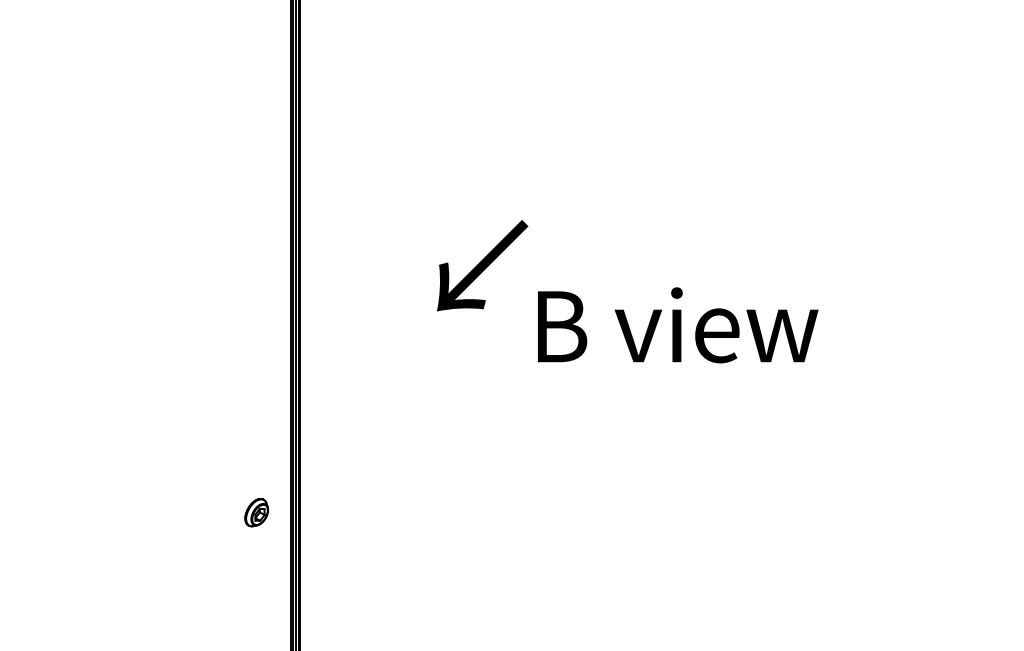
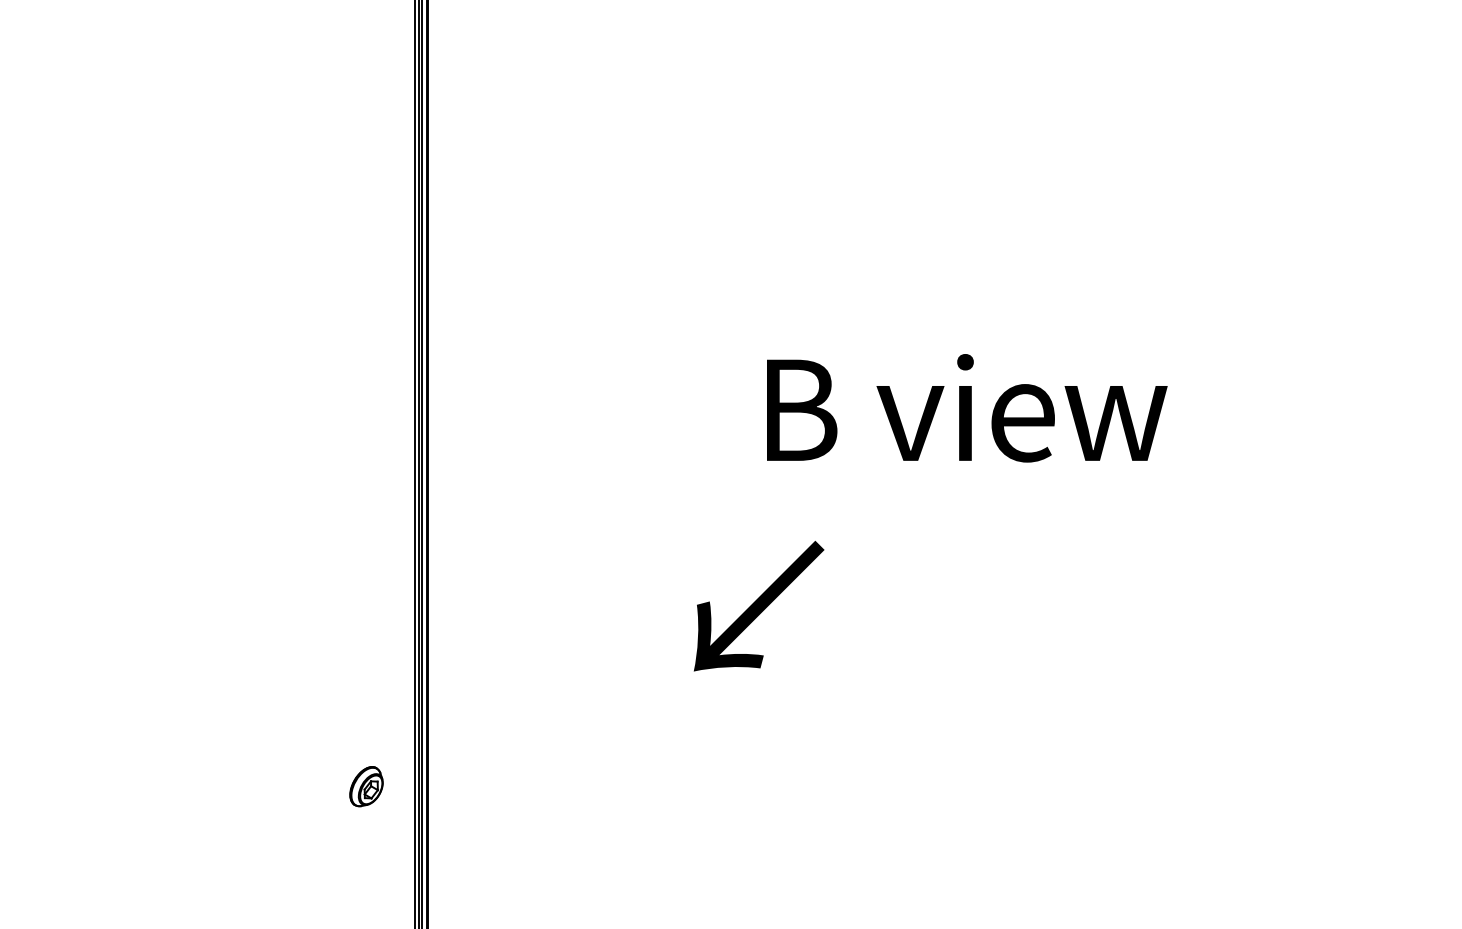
text: (482, 265) -> (758, 606), moved
text: (678, 325) -> (967, 408), moved
part: (256, 512) -> (366, 786), moved

